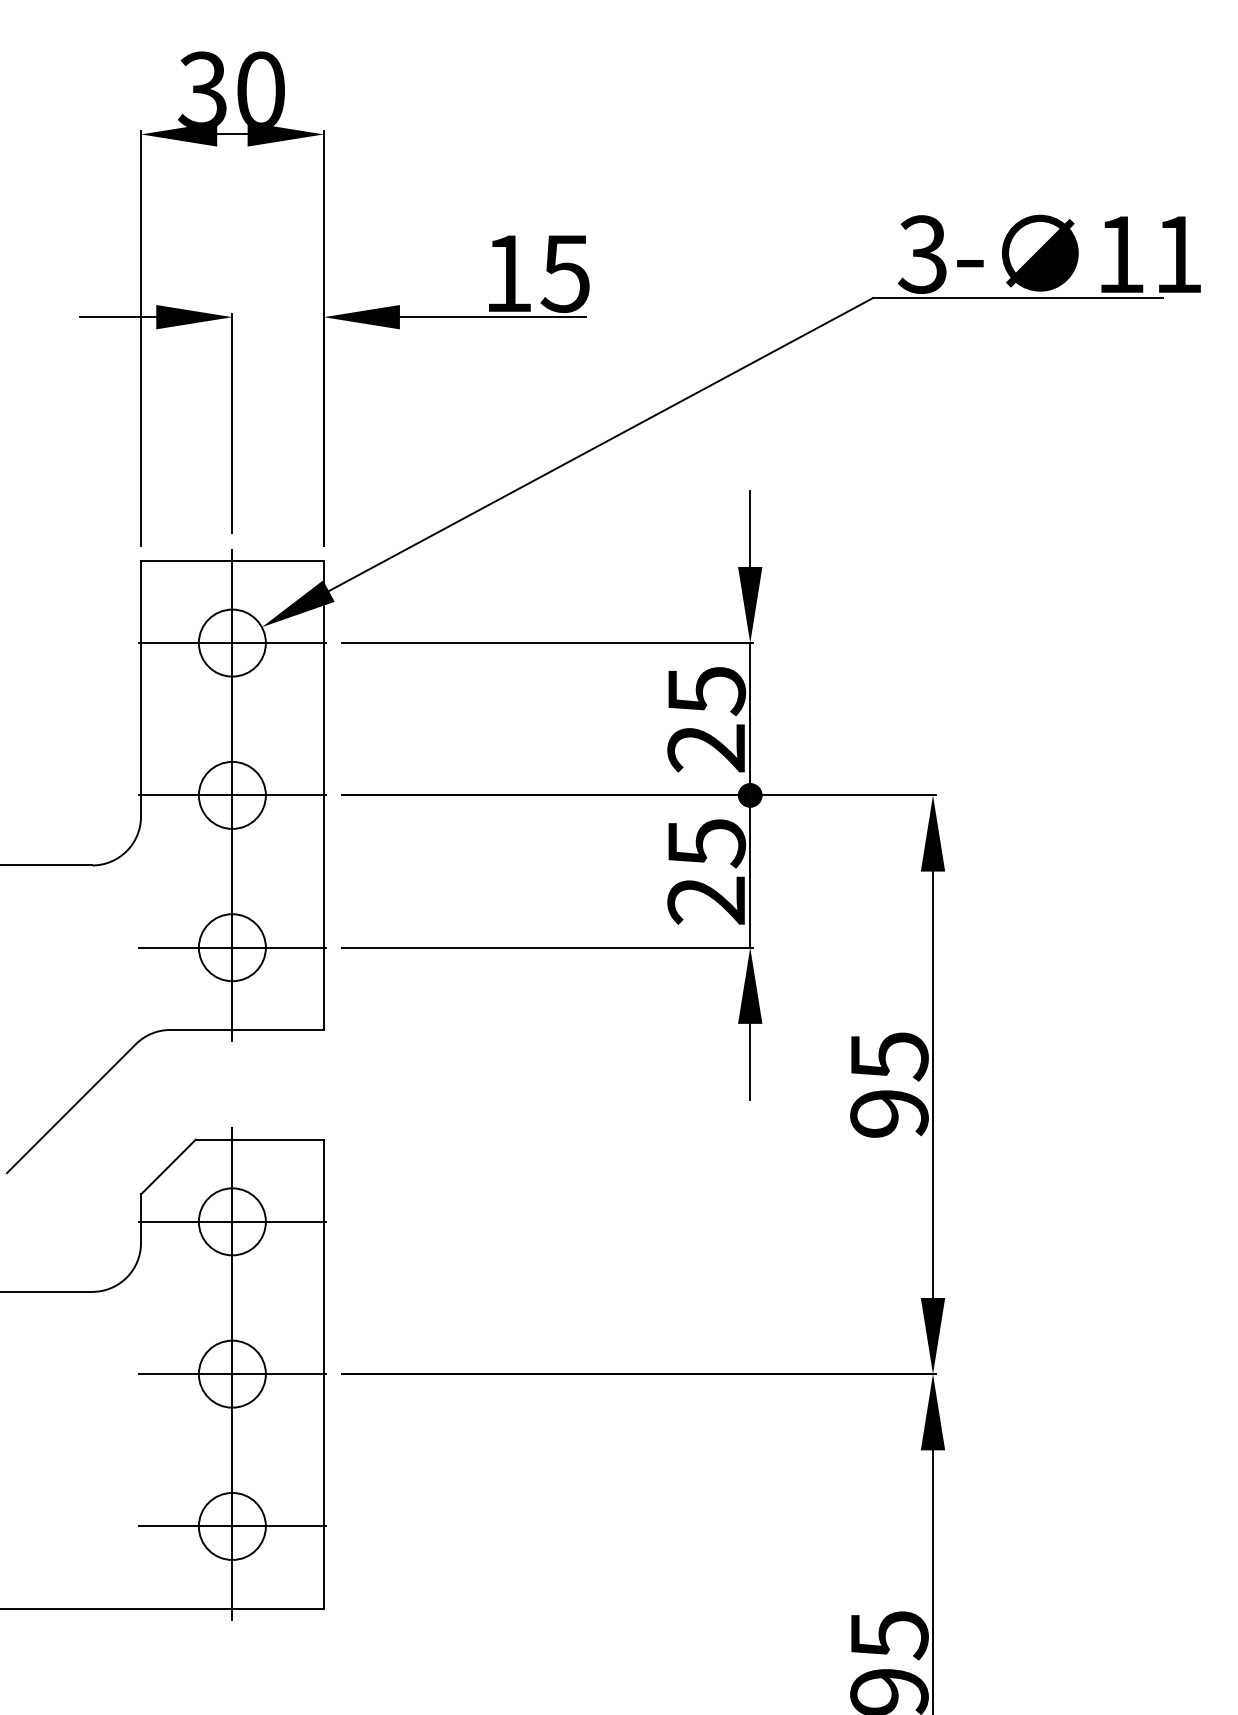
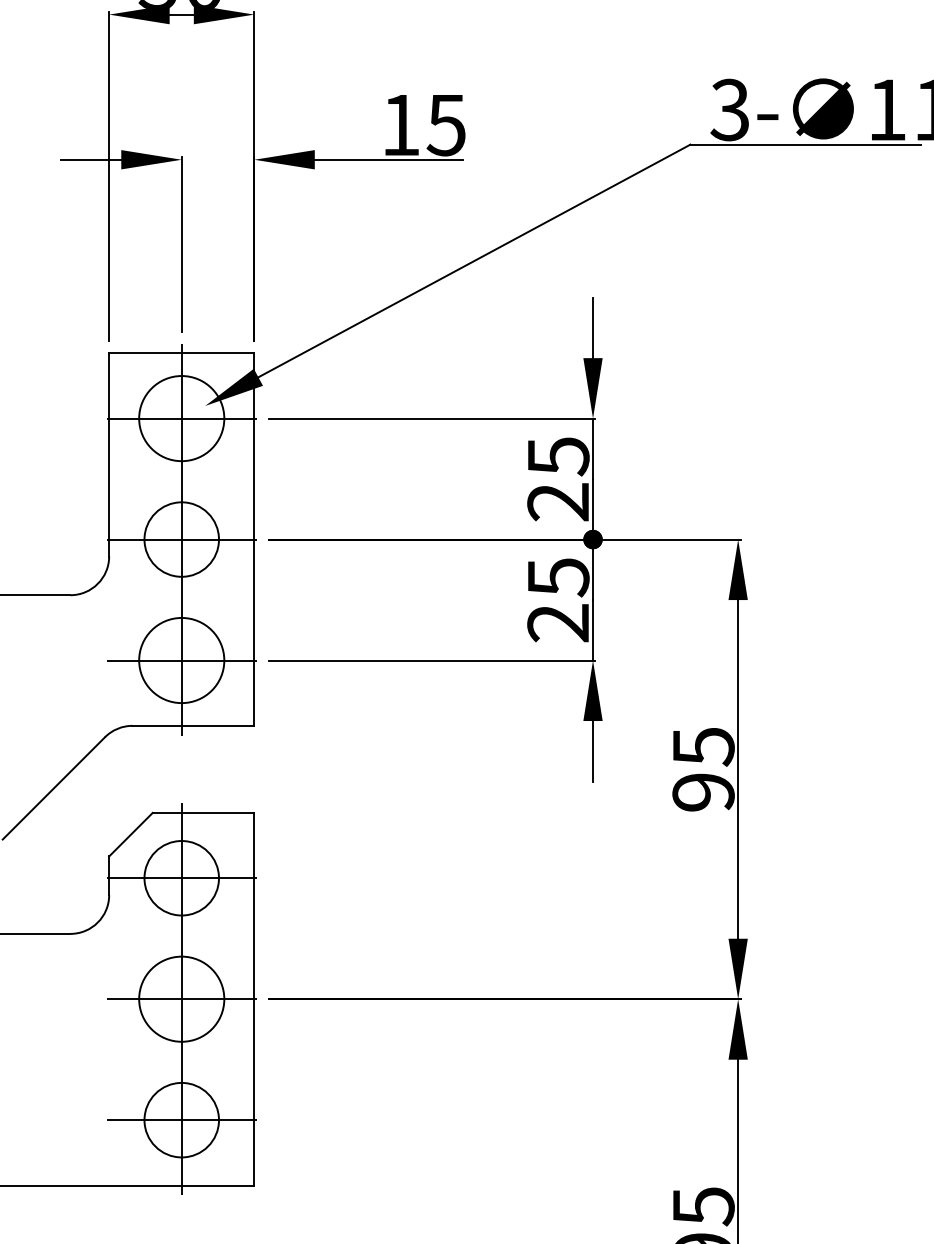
circle: (231, 642) -> (181, 418), size x1.6
circle: (231, 794) -> (181, 538), size x1.4
circle: (231, 947) -> (181, 660), size x1.6
circle: (231, 1221) -> (181, 877), size x1.4
circle: (231, 1373) -> (181, 998), size x1.6
circle: (231, 1525) -> (181, 1119), size x1.4

